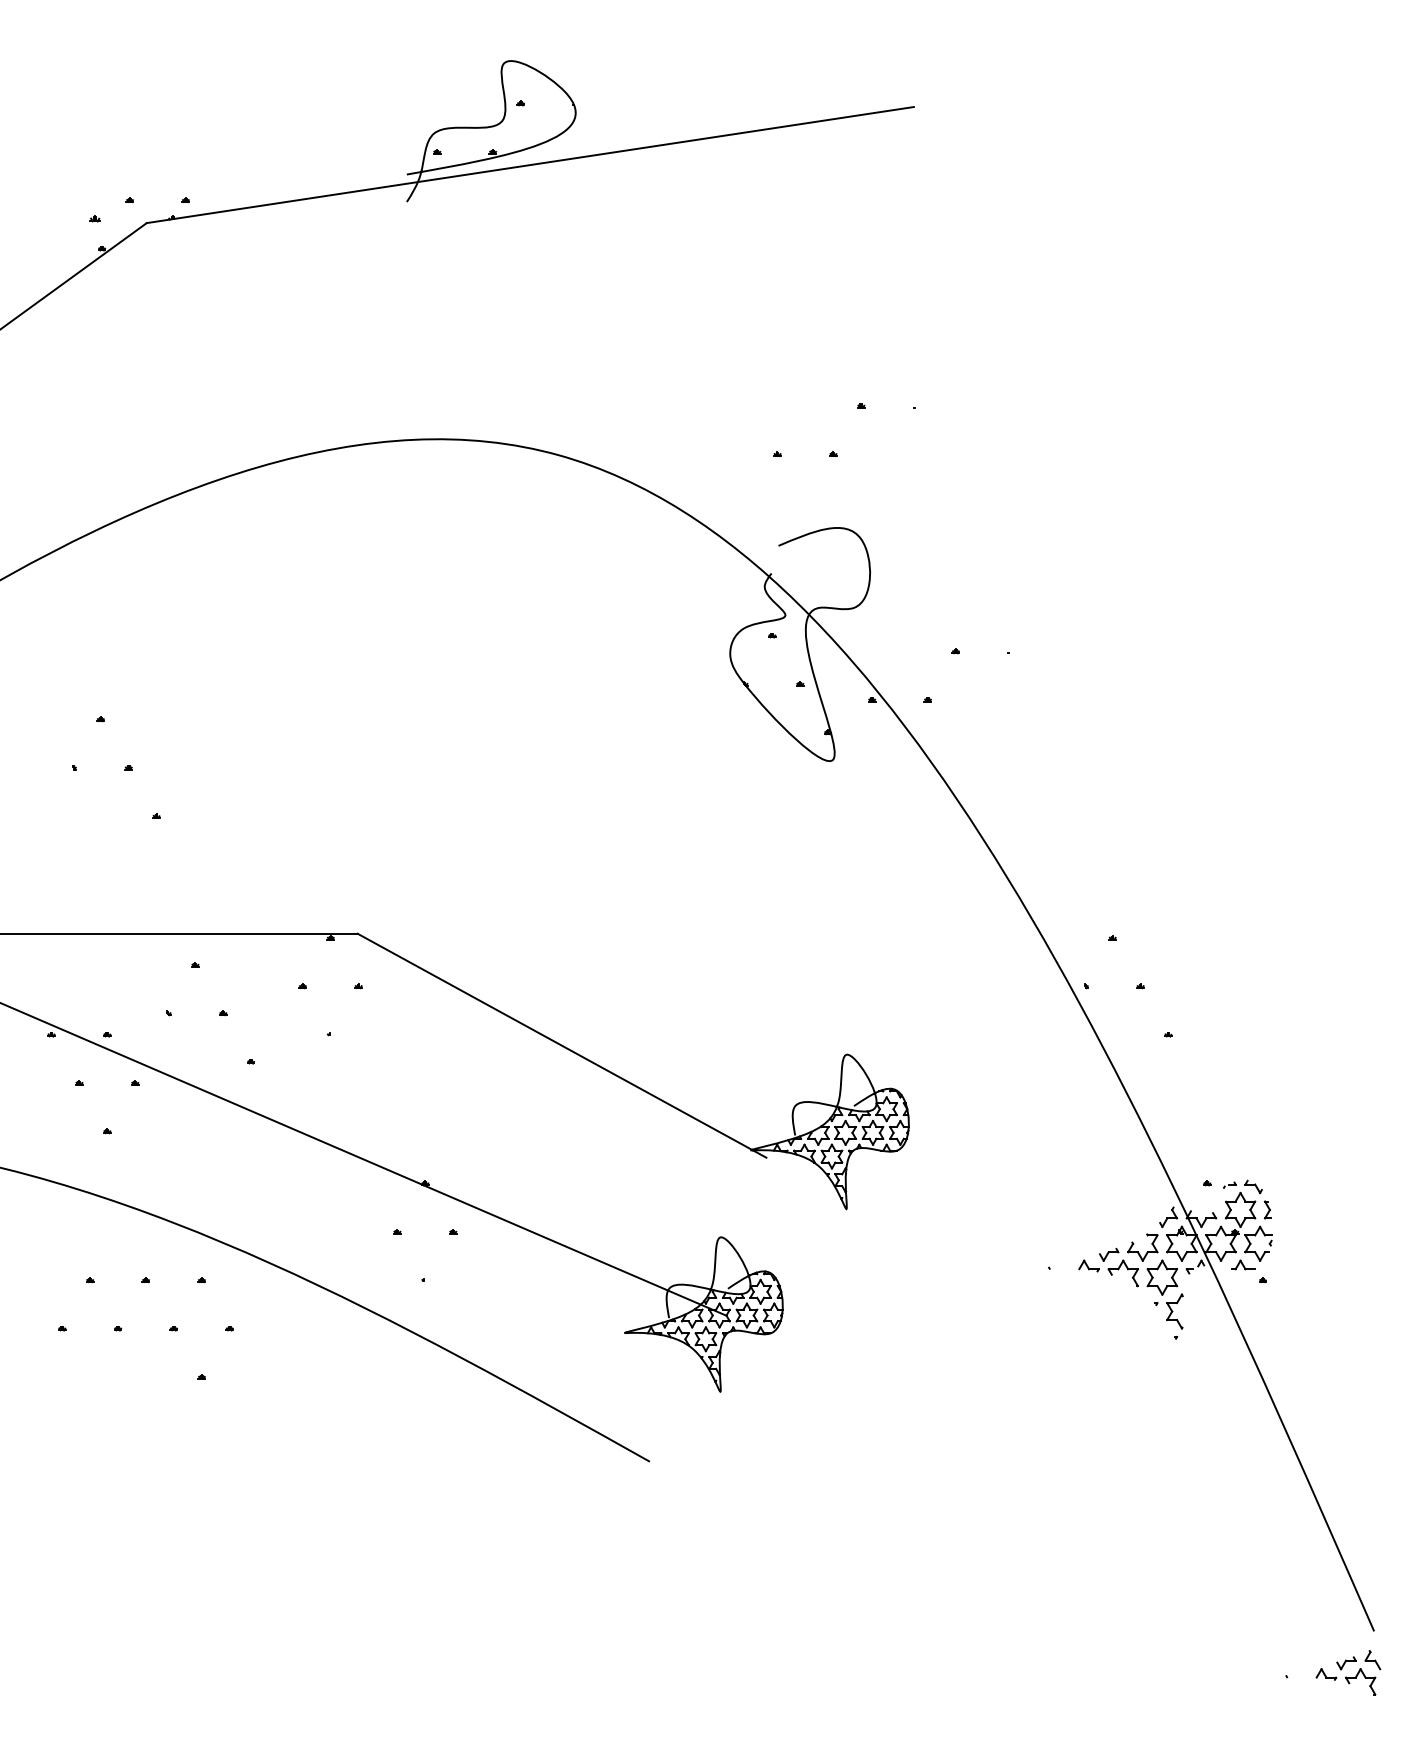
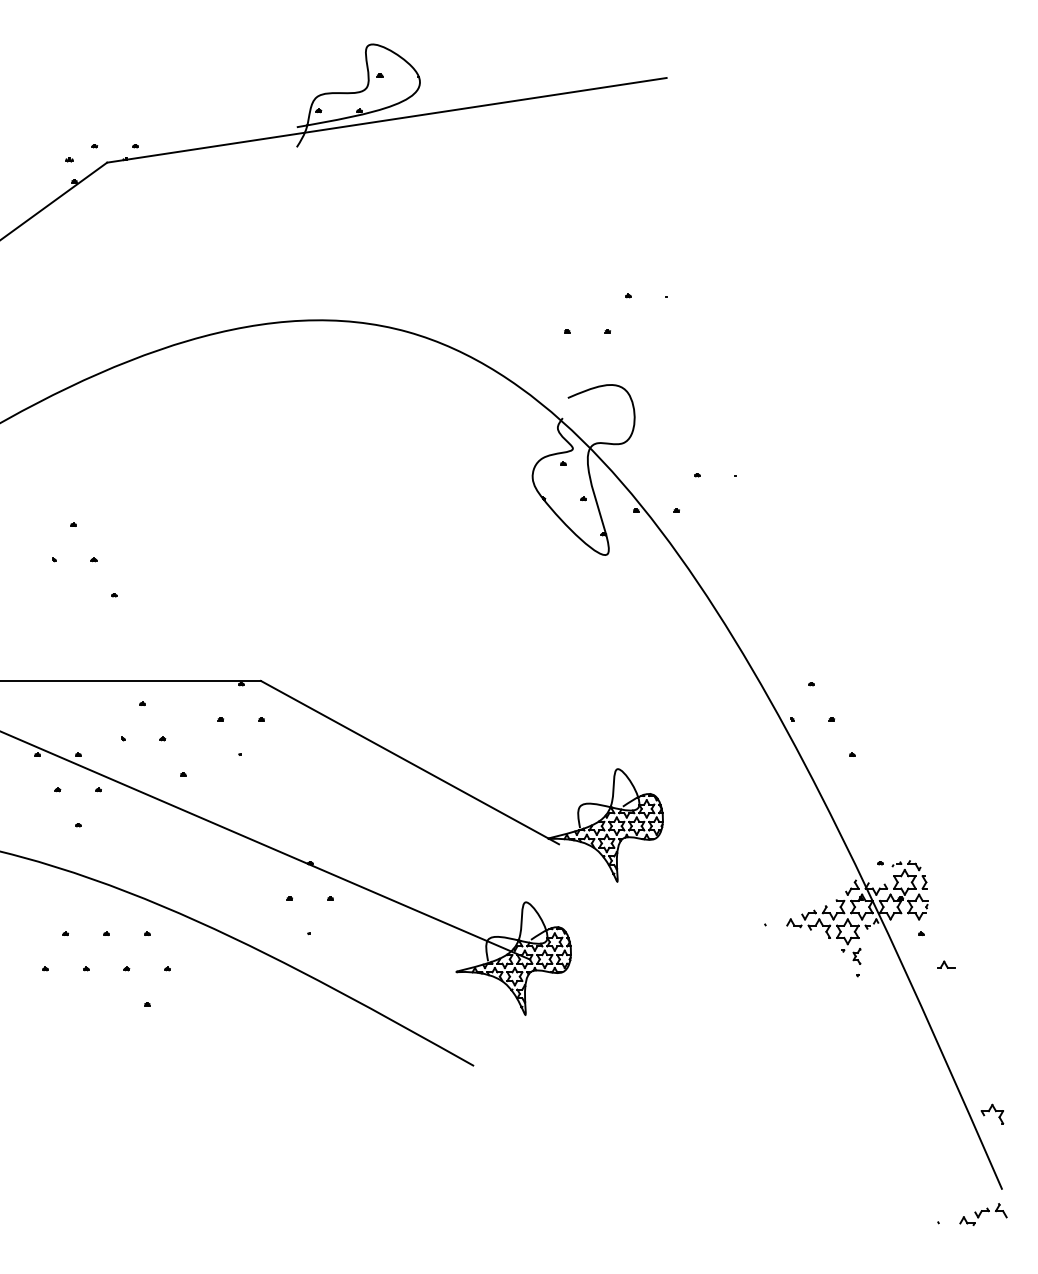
part: (1243, 1264) -> (946, 964), moved
part: (1174, 1311) -> (856, 956), size x0.6
part: (1360, 1681) -> (992, 1113), moved

